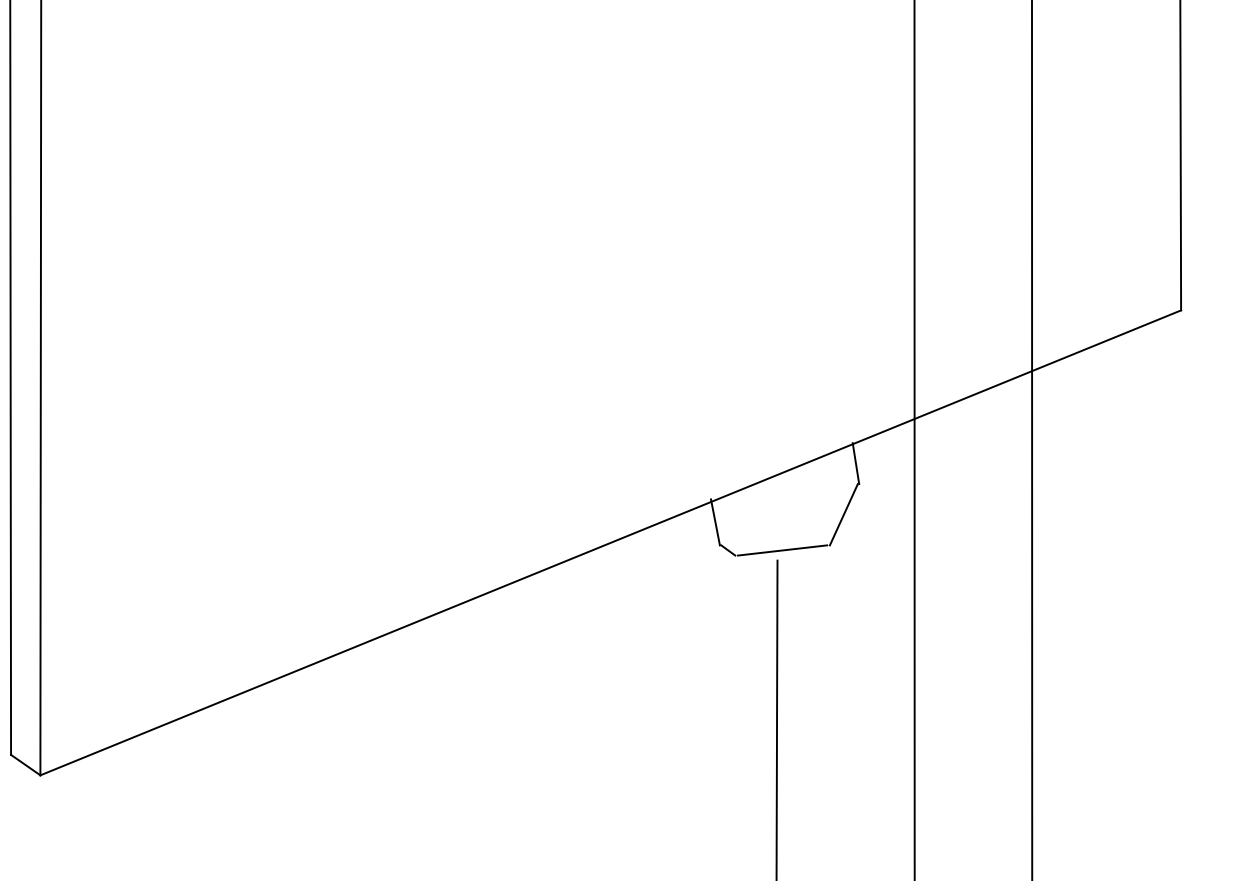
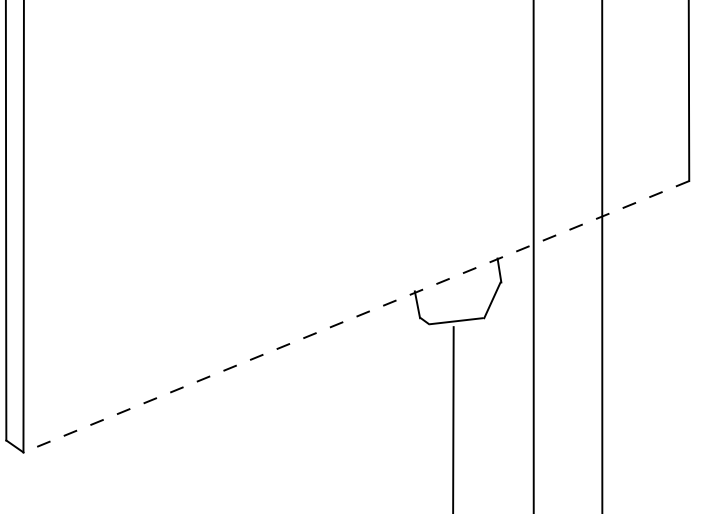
line: (609, 542) -> (355, 316), solid -> dashed

